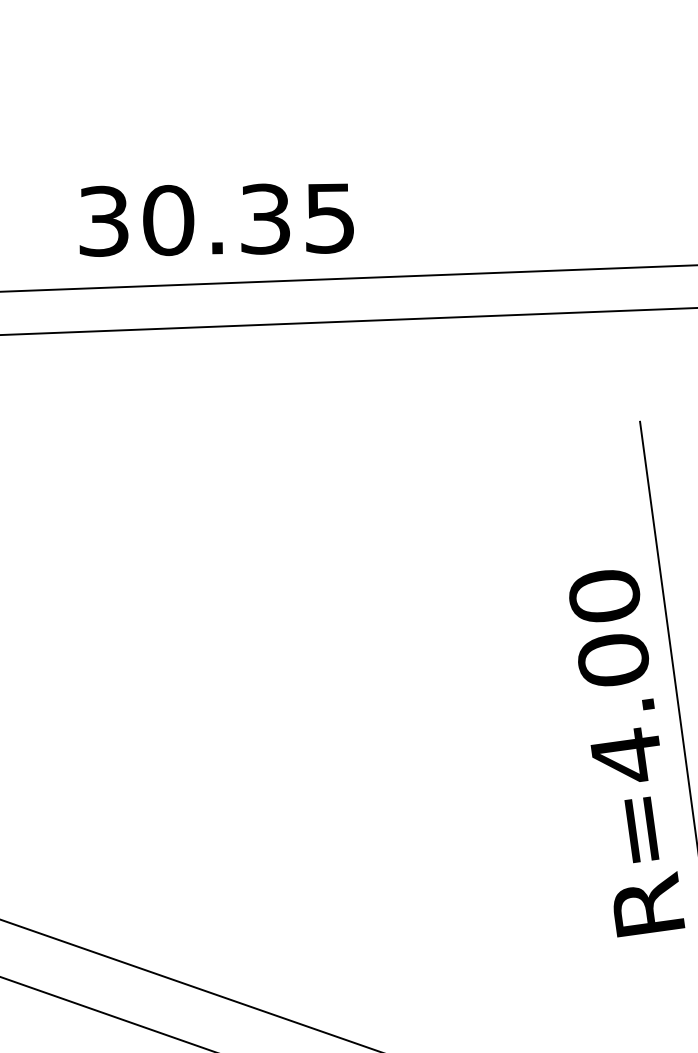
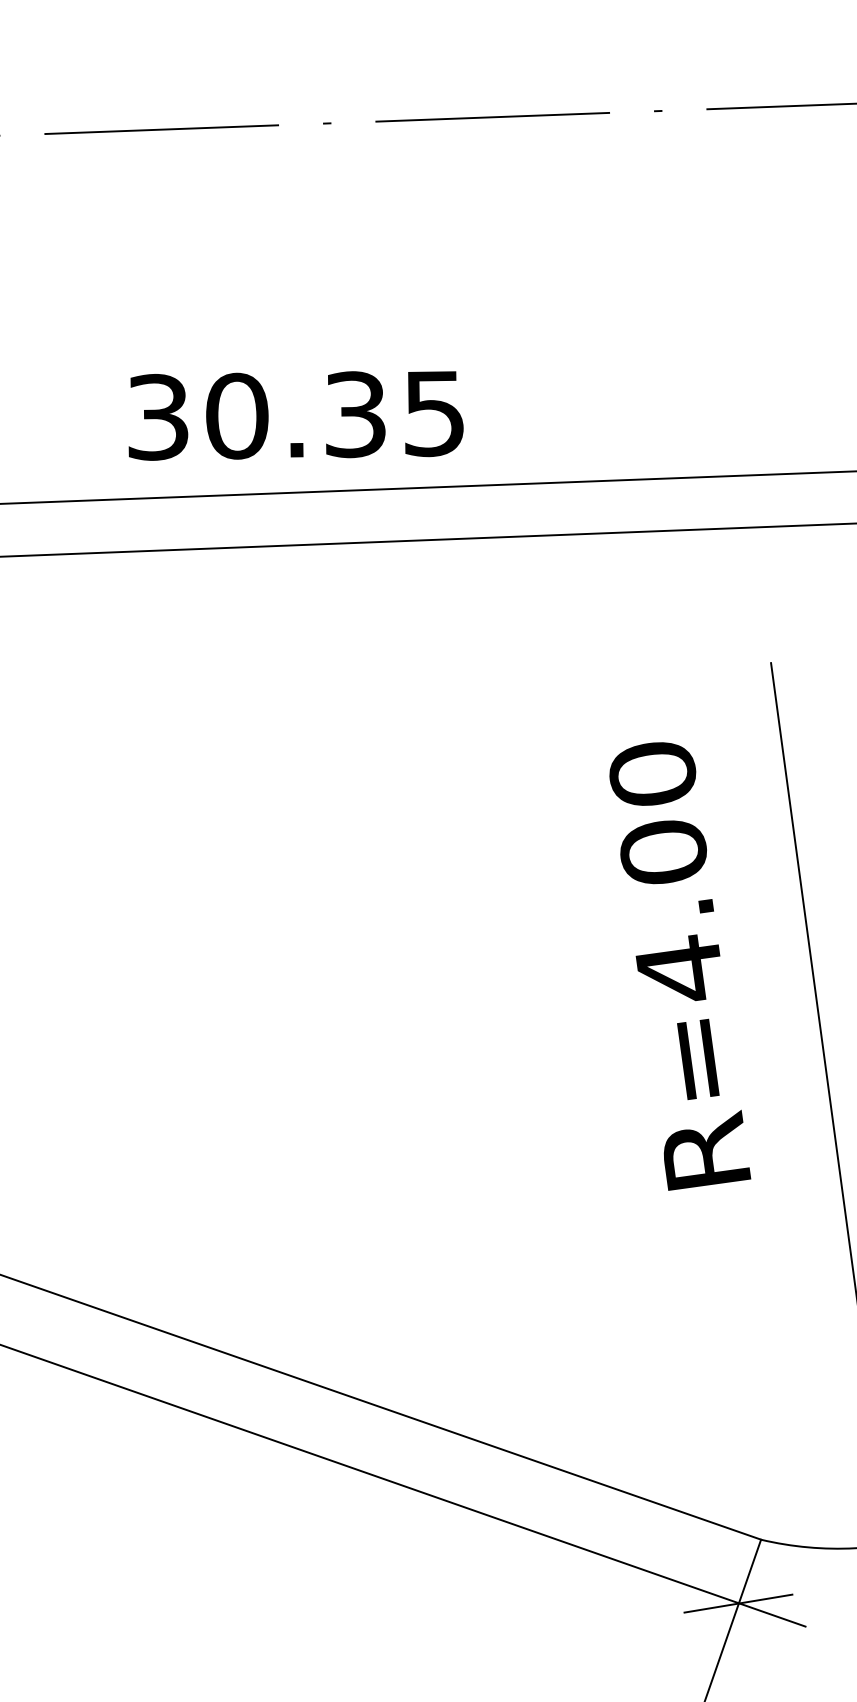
text: (216, 219) -> (295, 415), moved
text: (627, 753) -> (680, 966), moved

